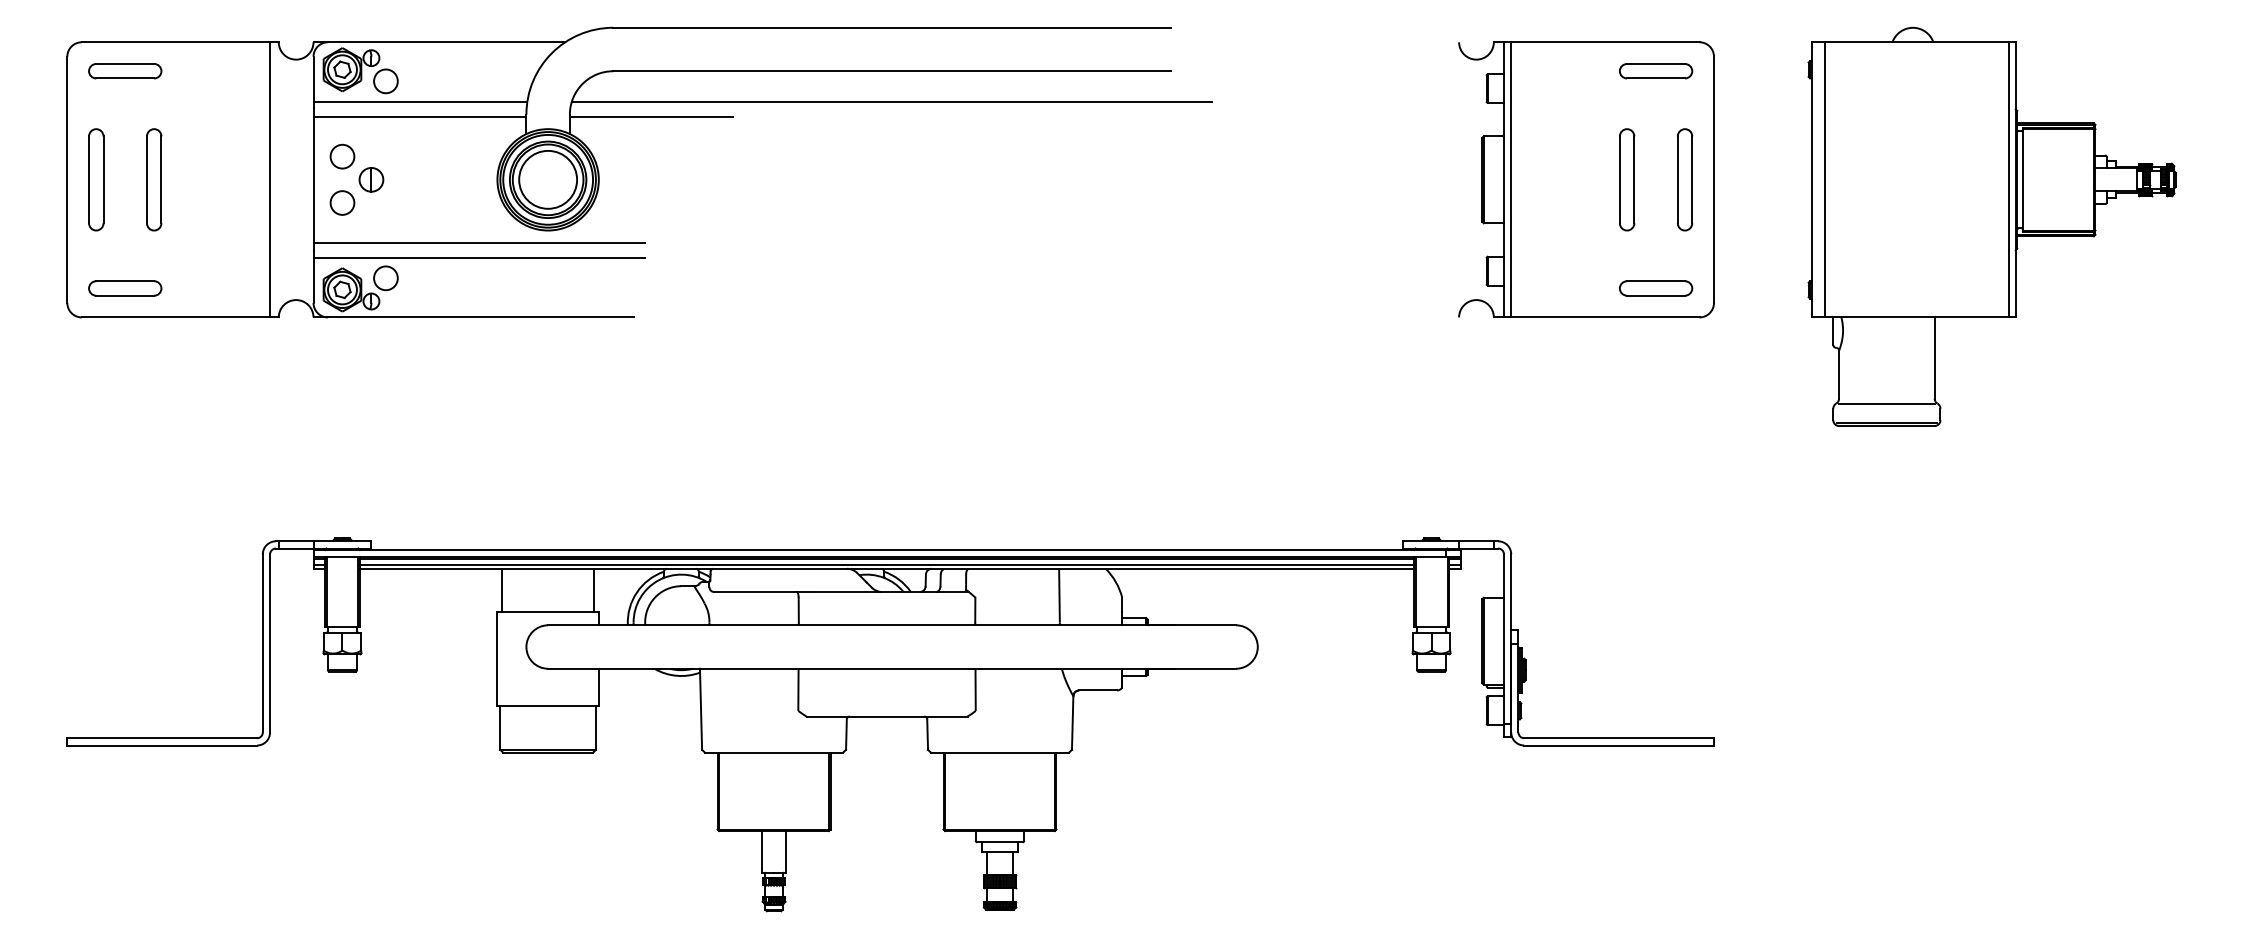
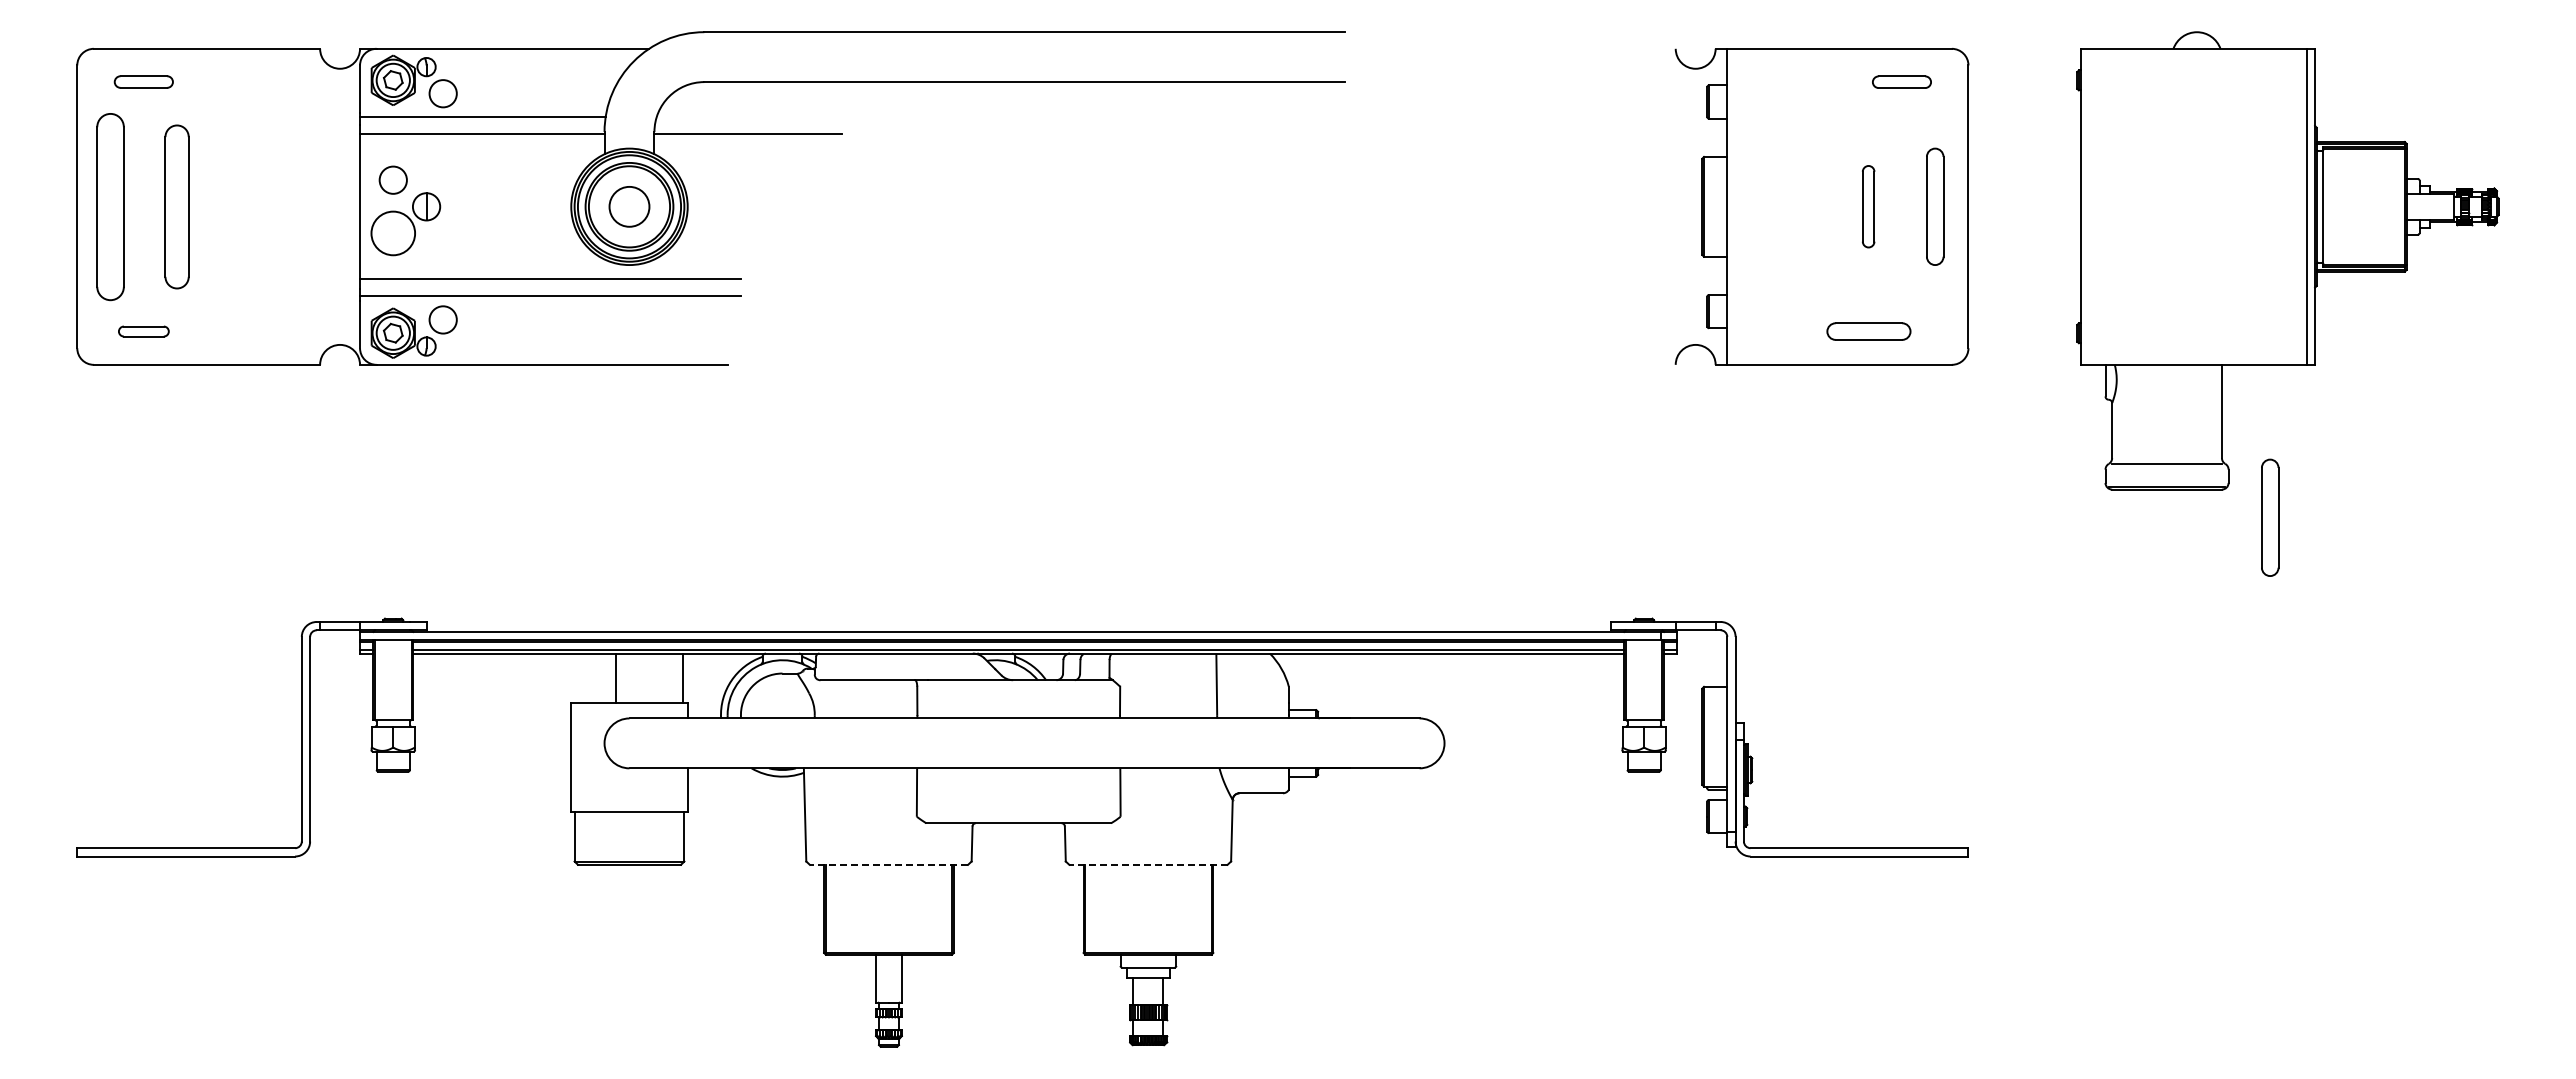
part: (124, 70) -> (143, 81), size x0.7
part: (1655, 71) -> (1901, 82), size x0.7
line: (892, 102) -> (1024, 117), removed
part: (96, 179) -> (110, 206), size x1.6
part: (153, 179) -> (176, 206), size x1.4
line: (270, 179) -> (310, 206), removed
circle: (548, 179) -> (629, 206), size x0.6
line: (1511, 179) -> (1735, 206), removed
part: (1626, 179) -> (1868, 206), size x0.7
line: (1824, 179) -> (2095, 206), removed
circle: (341, 203) -> (392, 233), size x1.6
part: (124, 288) -> (143, 331), size x0.6
part: (1655, 288) -> (1868, 331), moved
part: (1976, 450) -> (2270, 517), added
line: (501, 590) -> (616, 678), moved
line: (773, 752) -> (888, 864), solid -> dashed
line: (999, 752) -> (1147, 864), solid -> dashed

